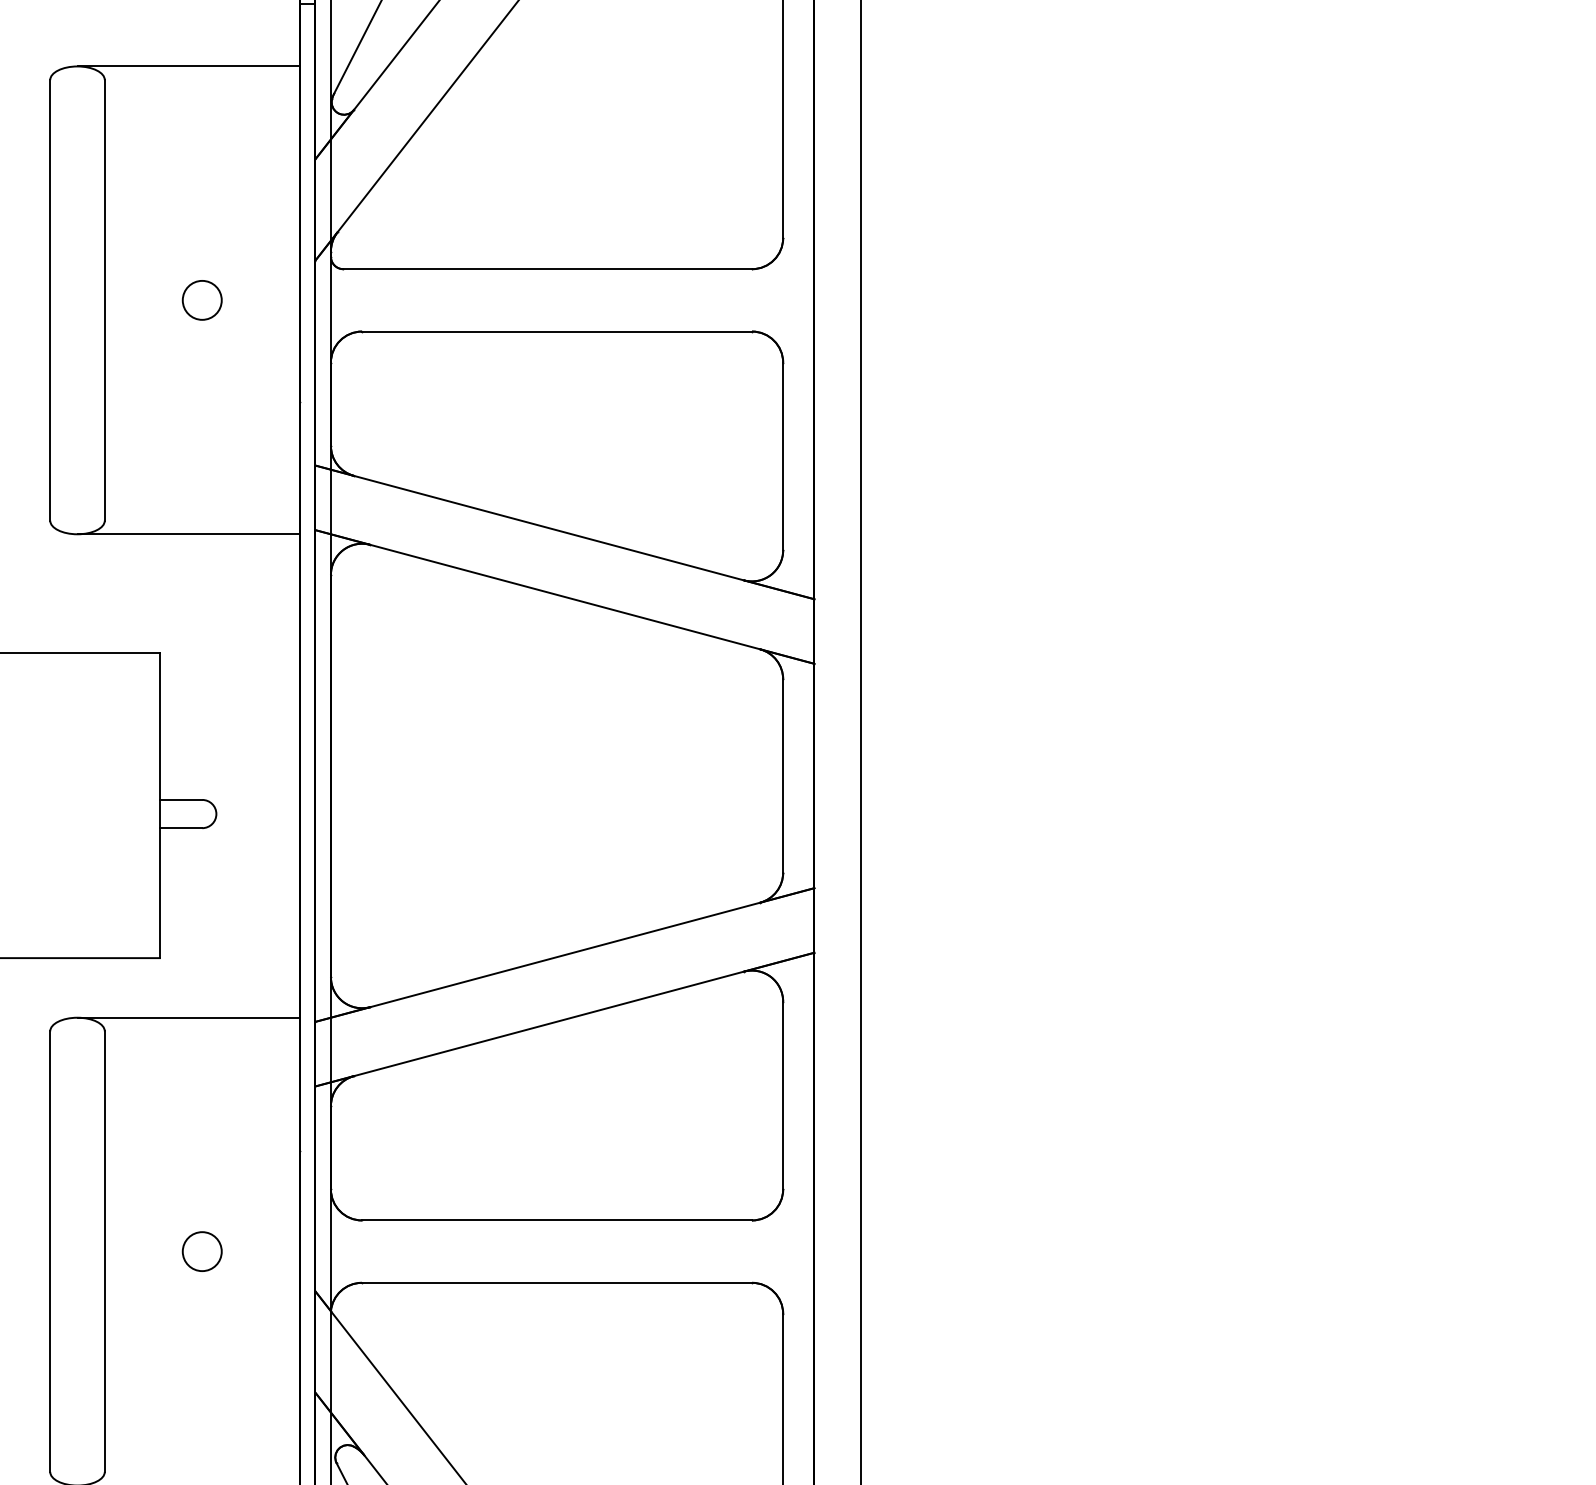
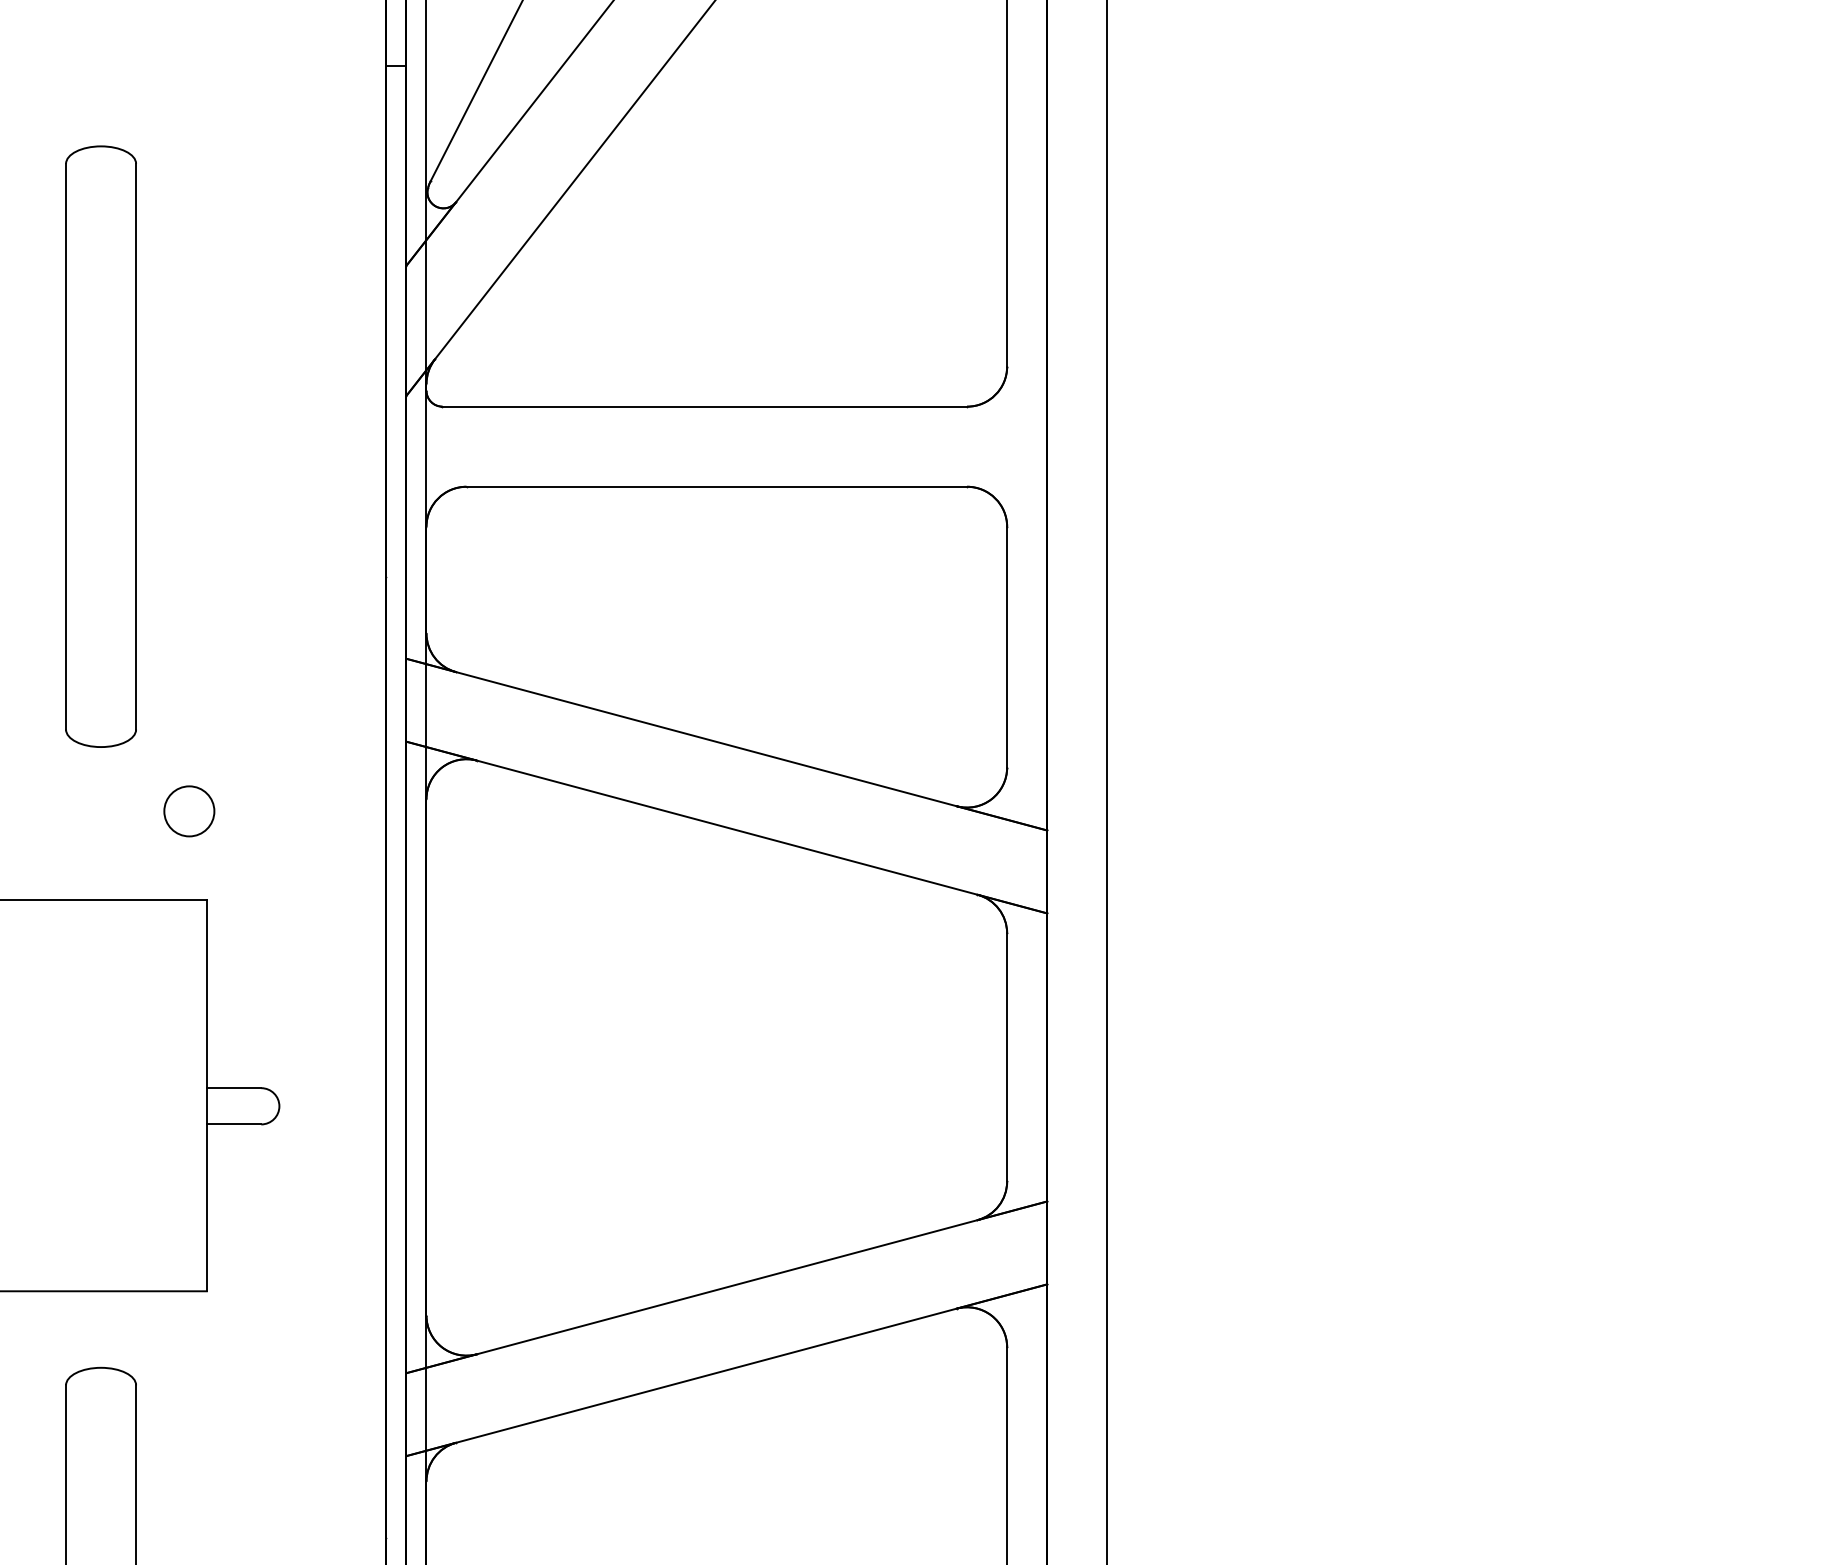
line: (188, 66) -> (243, 146), removed
circle: (201, 300) -> (188, 811), moved
line: (188, 534) -> (243, 747), removed
line: (188, 1017) -> (243, 1367), removed

